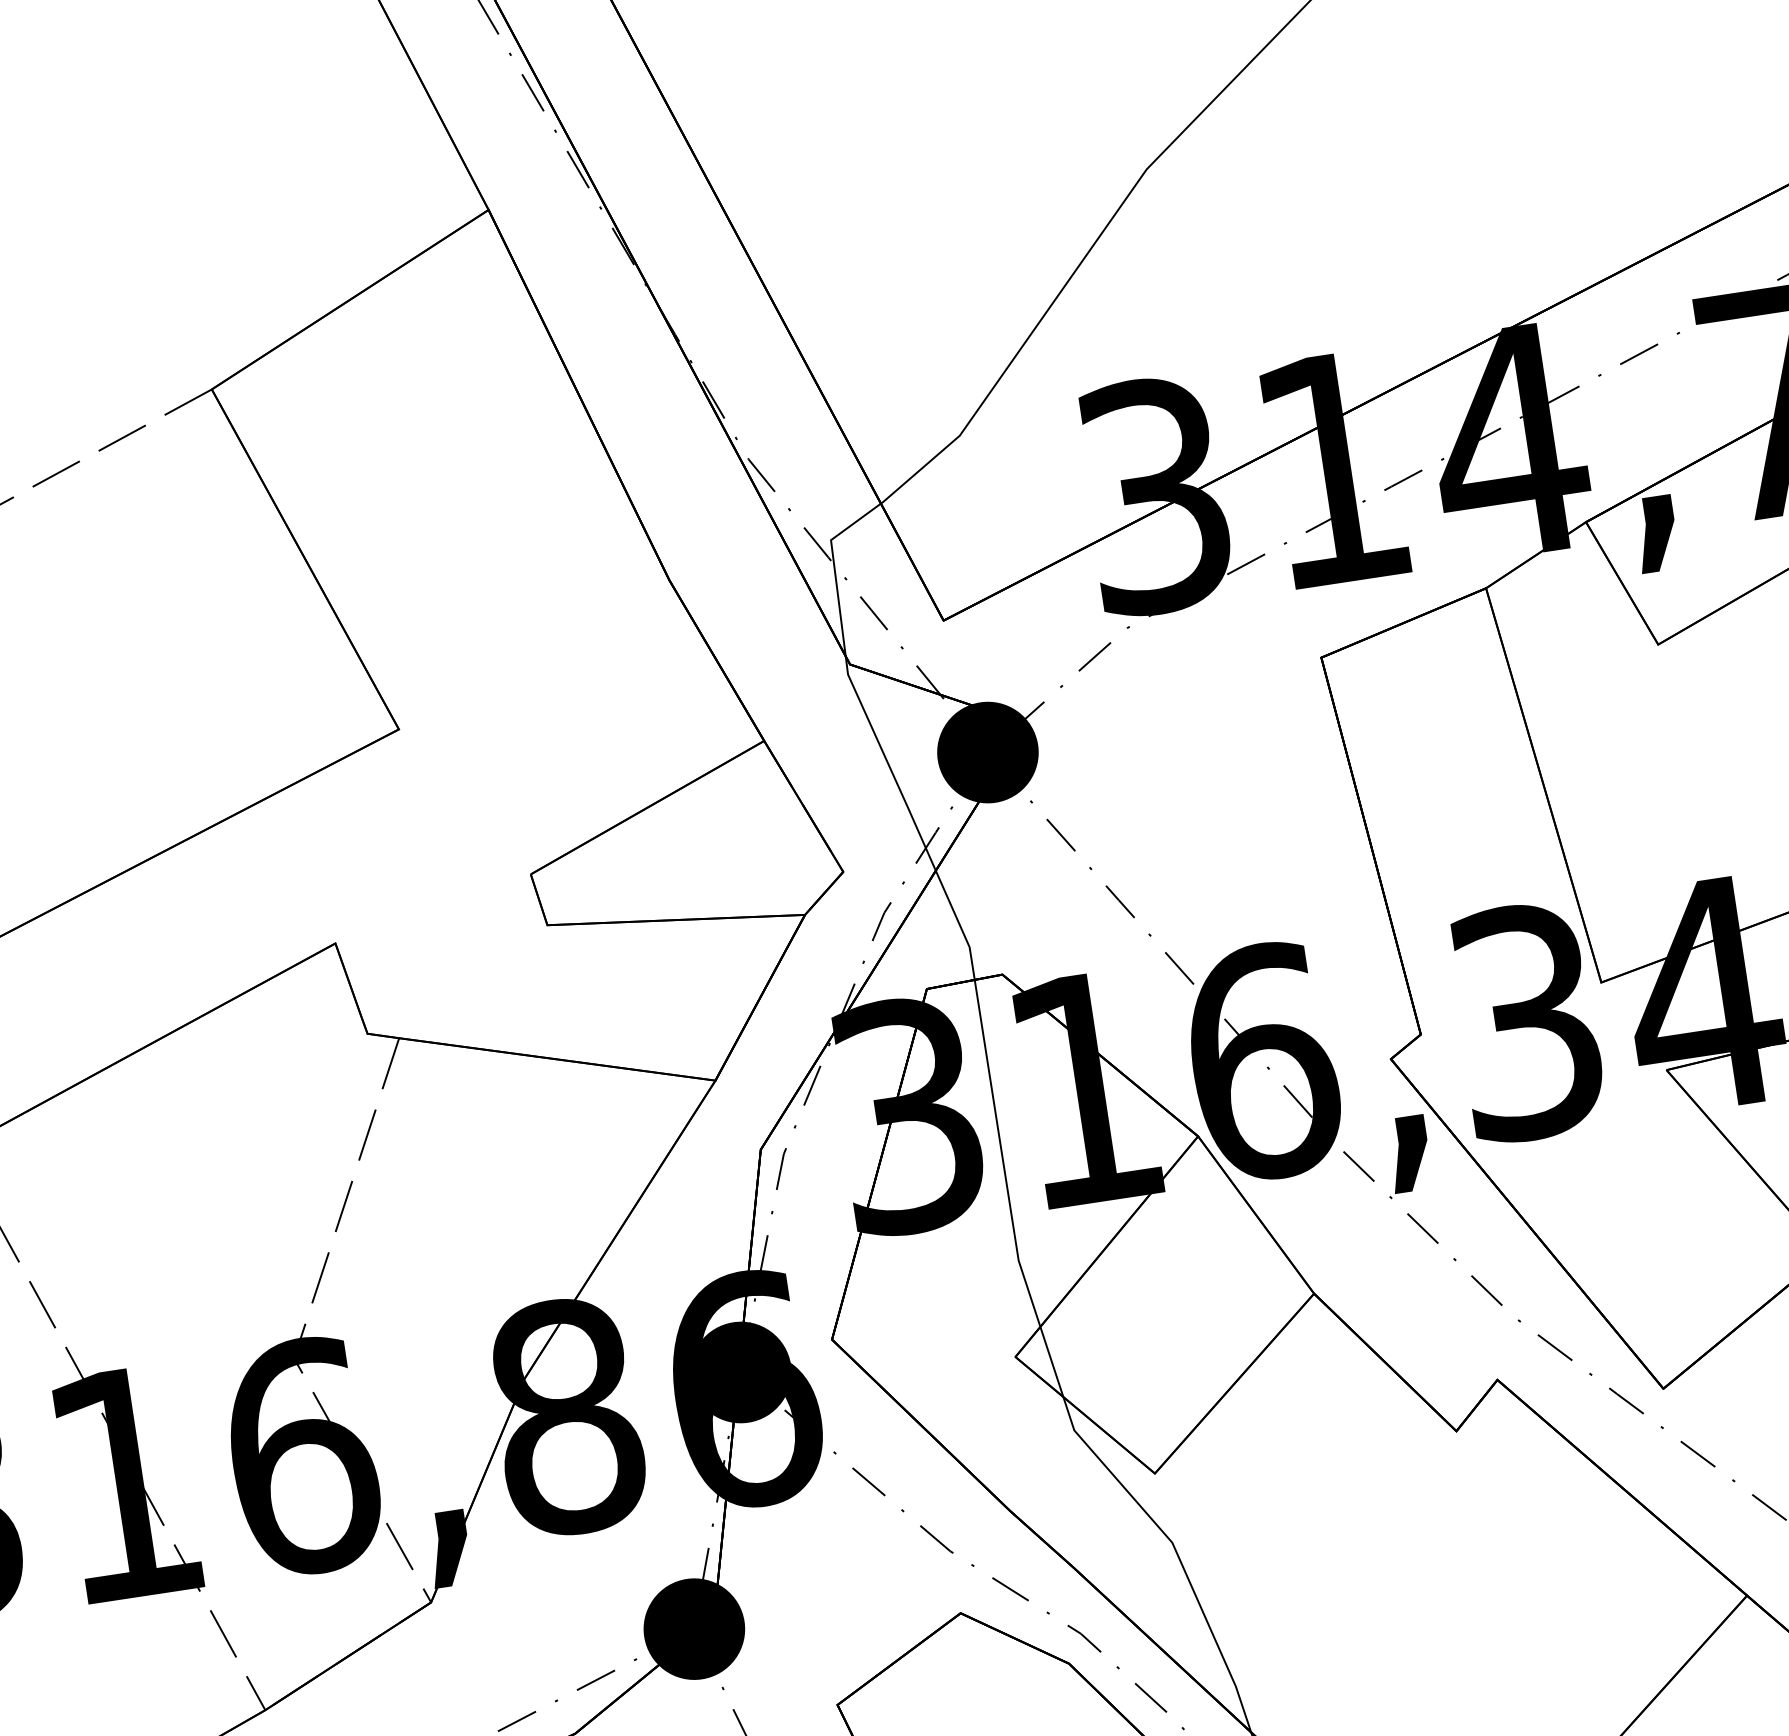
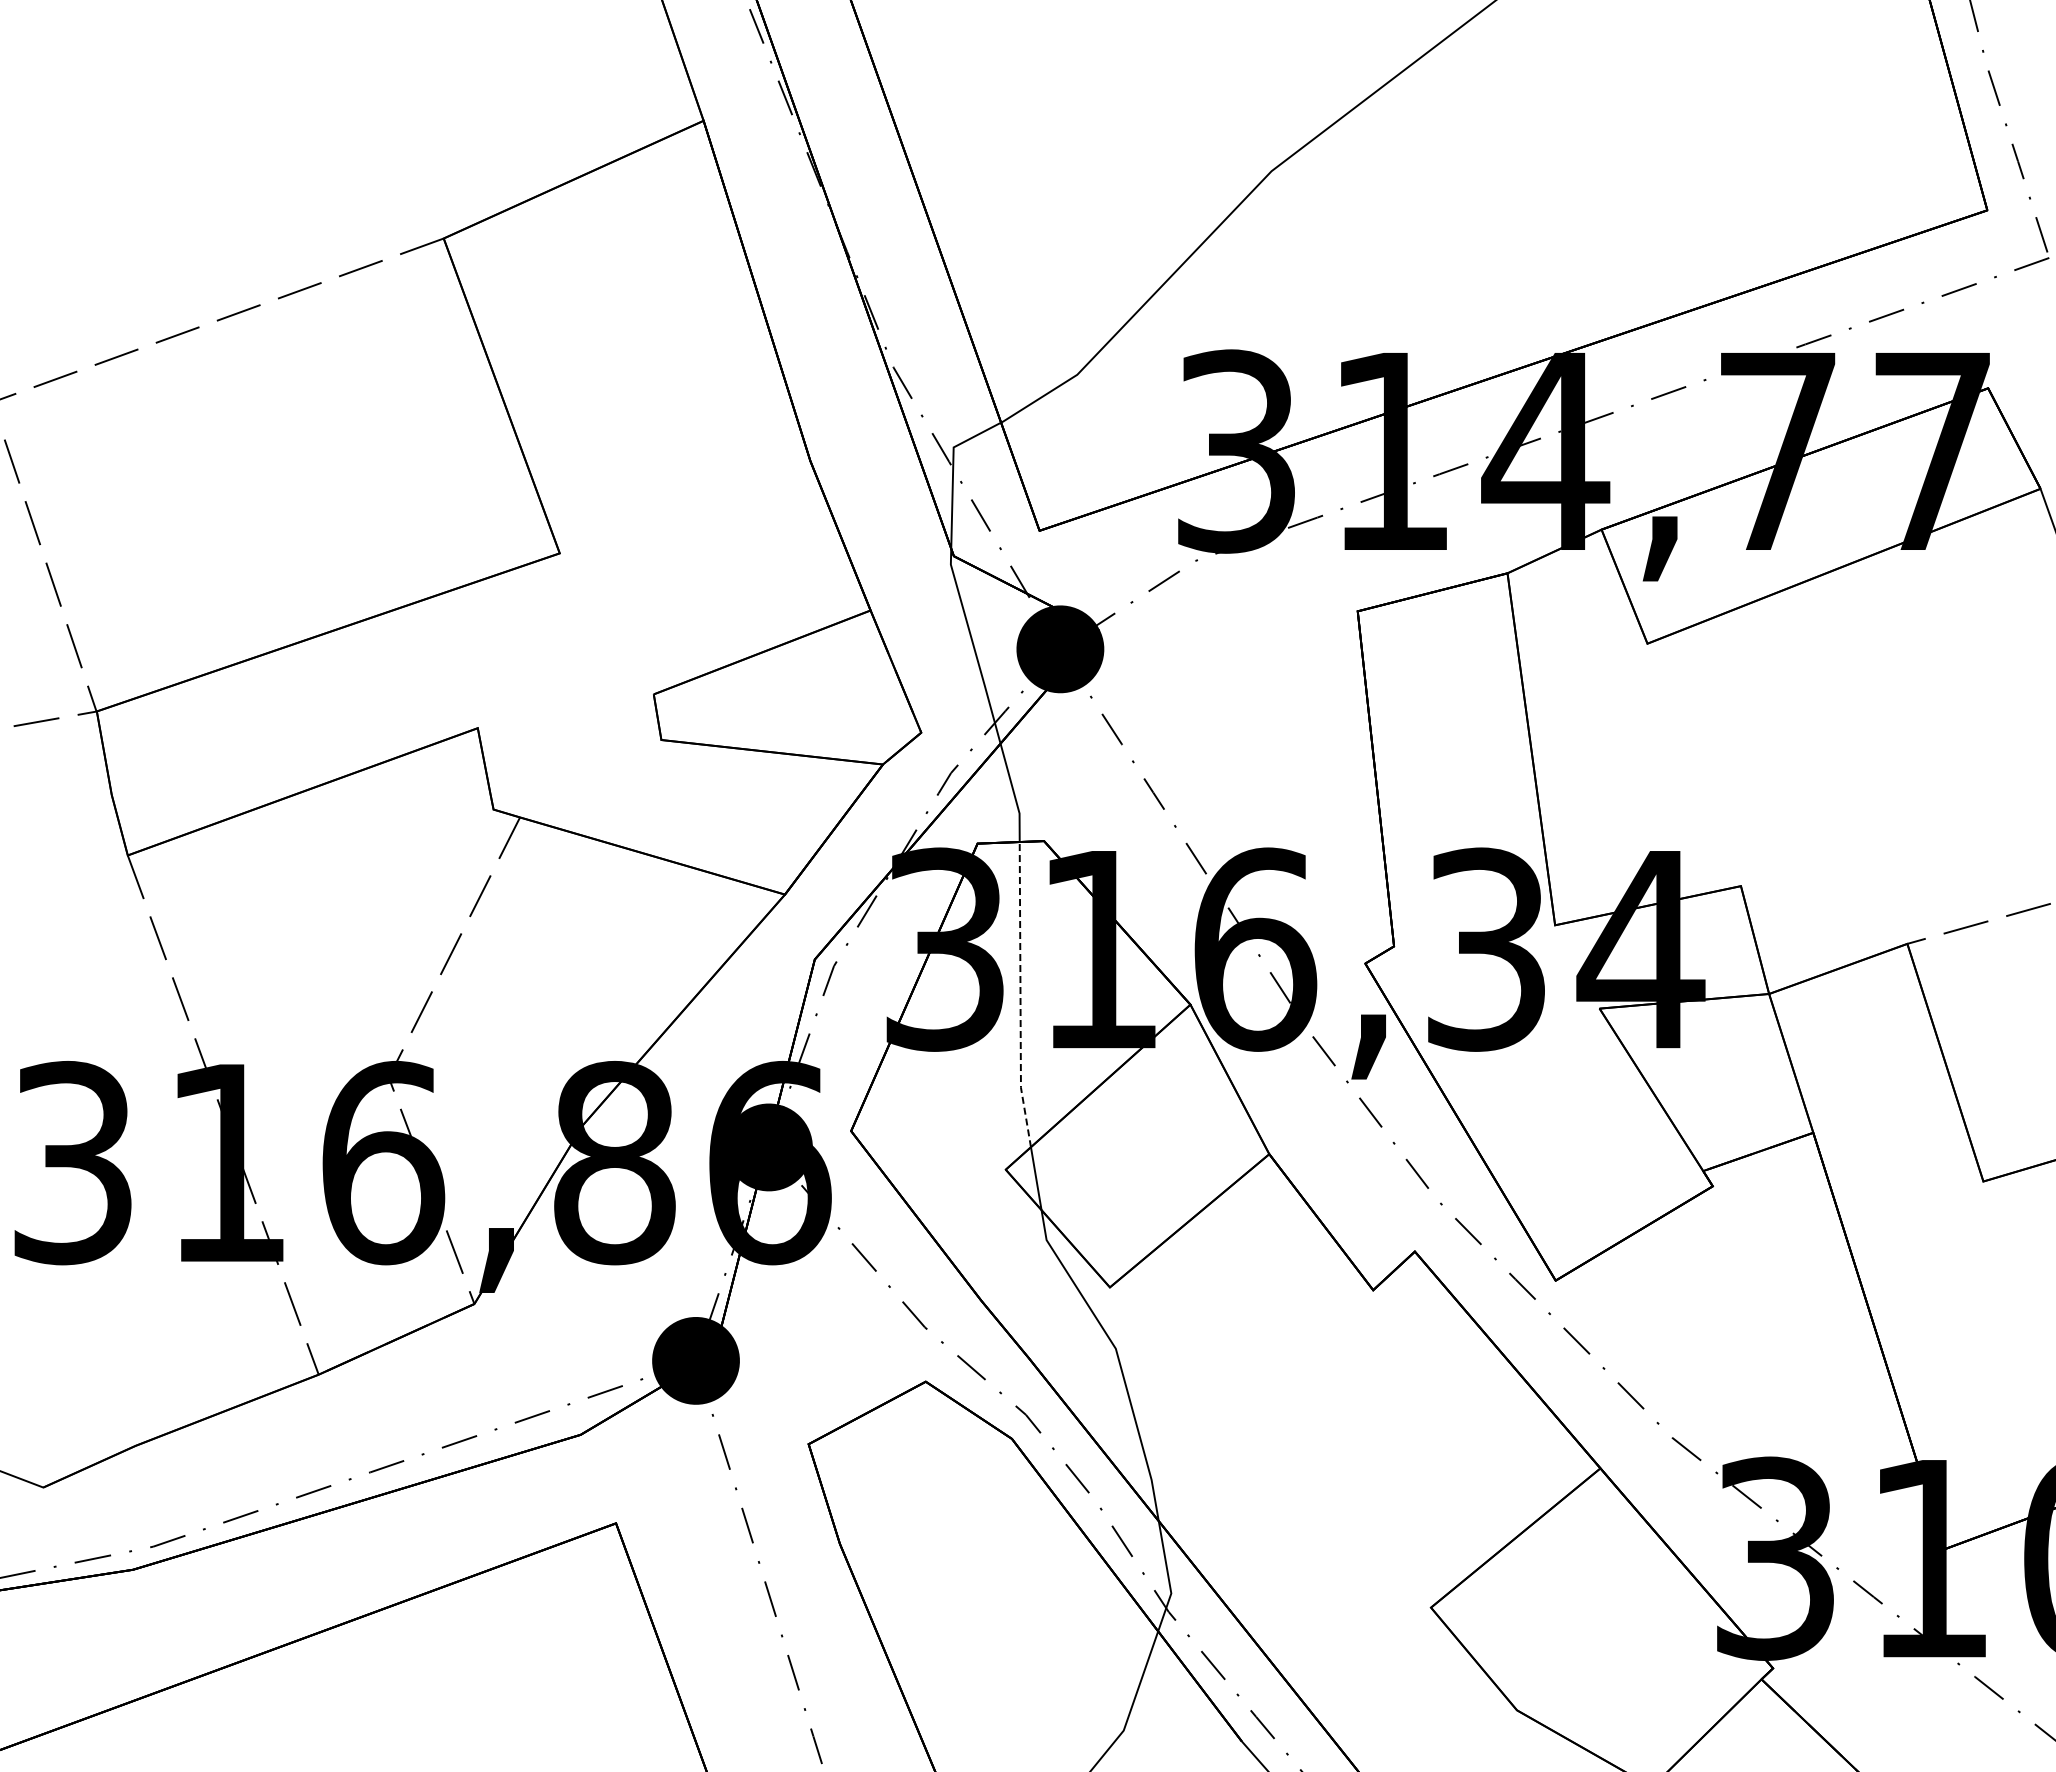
line: (1002, 1155) -> (1020, 995), solid -> dashed

